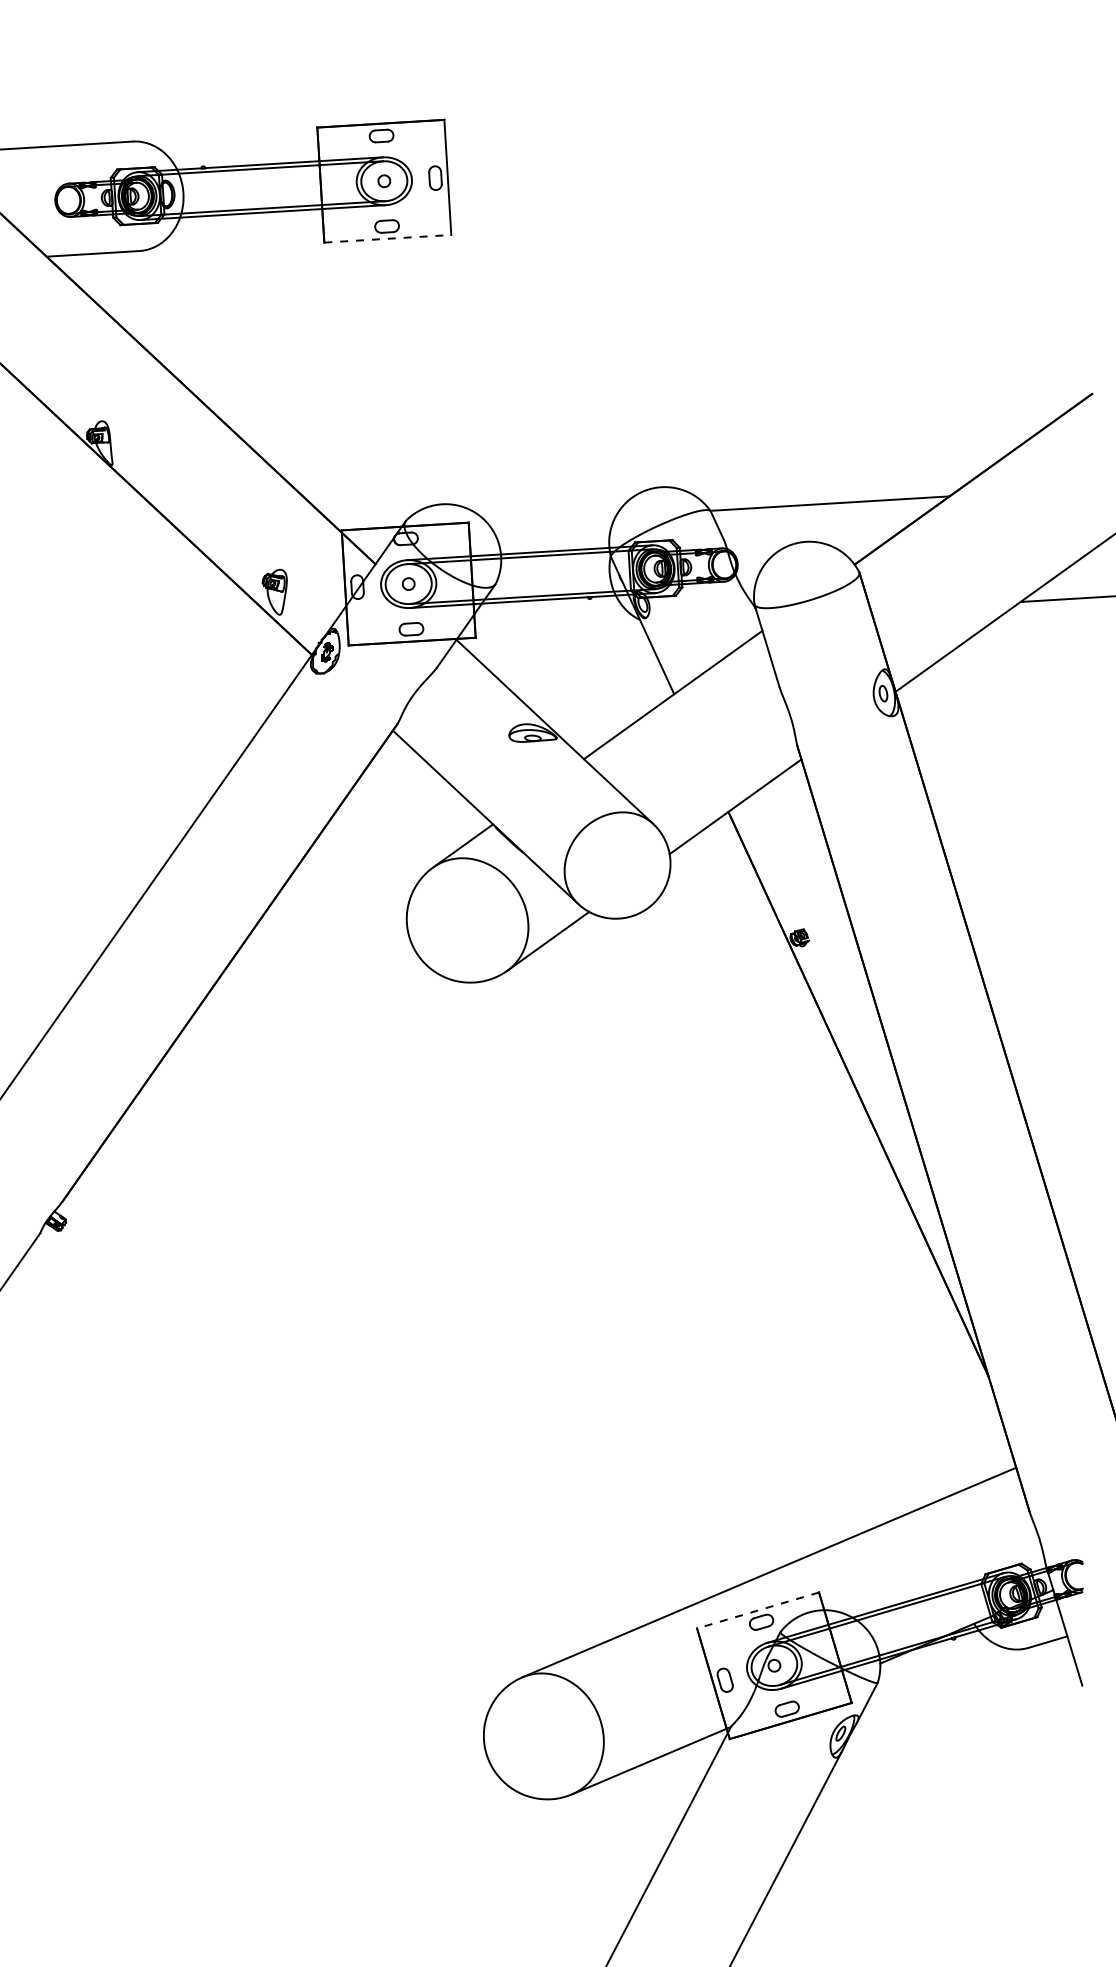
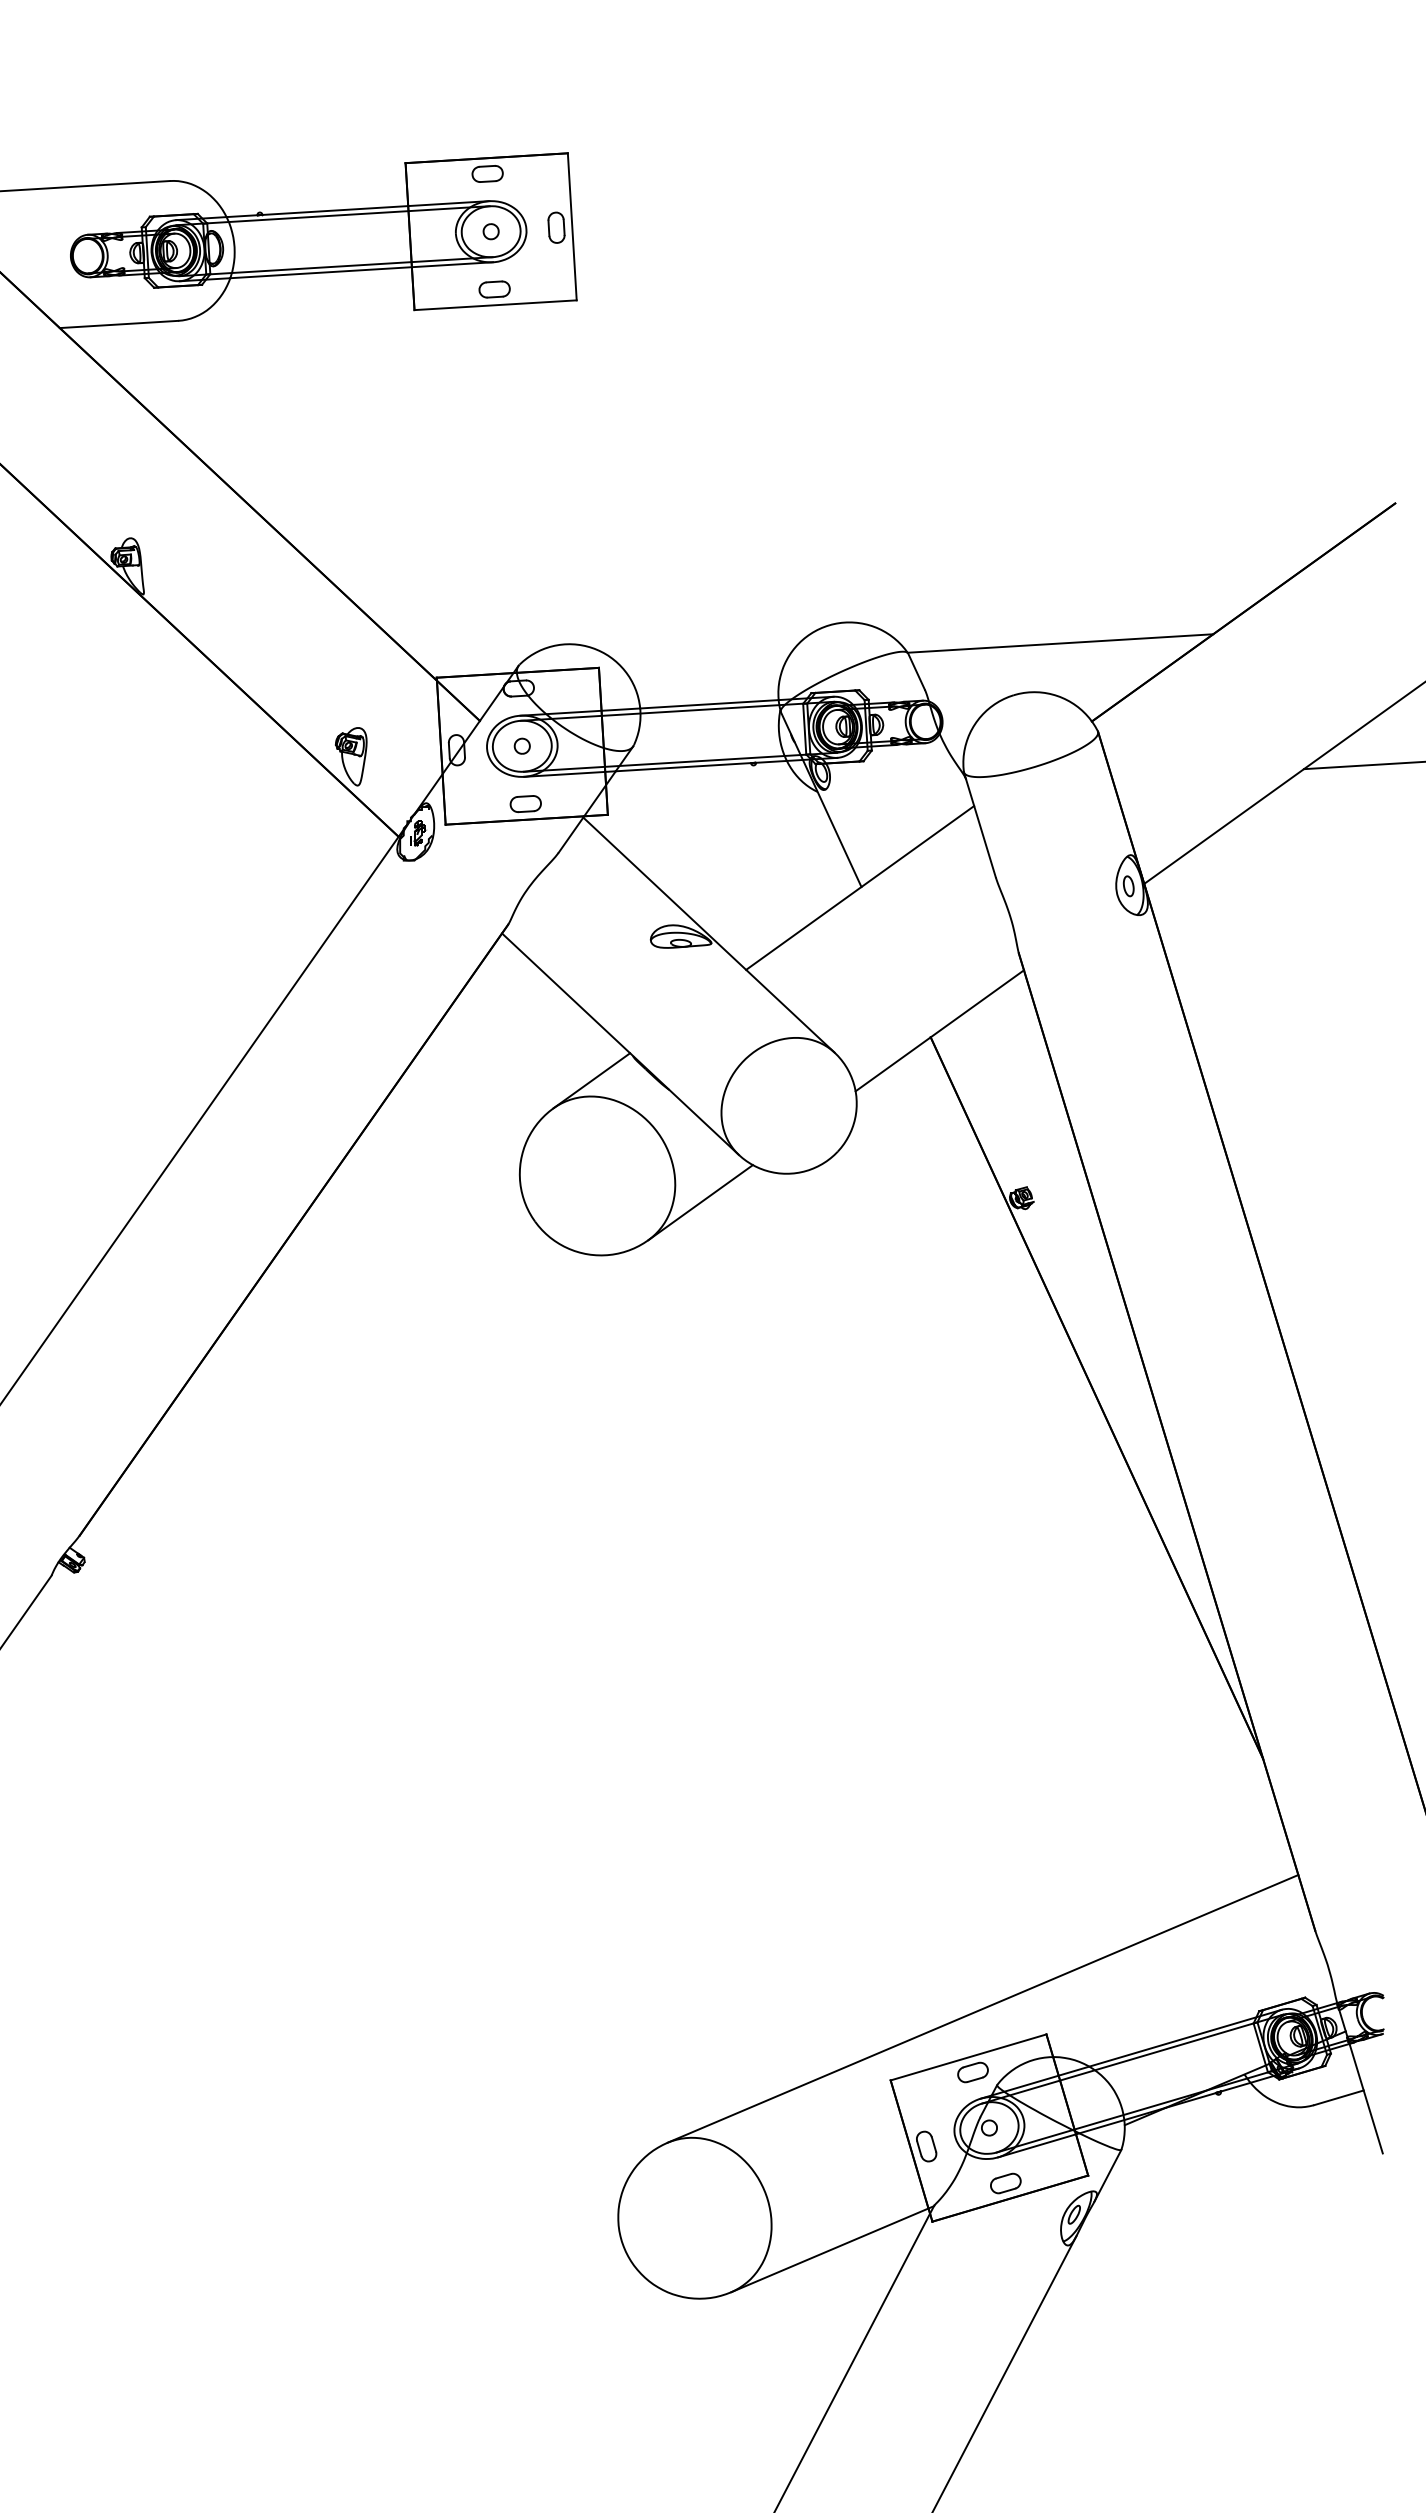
line: (387, 238) -> (495, 304), dashed -> solid
line: (758, 1610) -> (969, 2057), dashed -> solid

